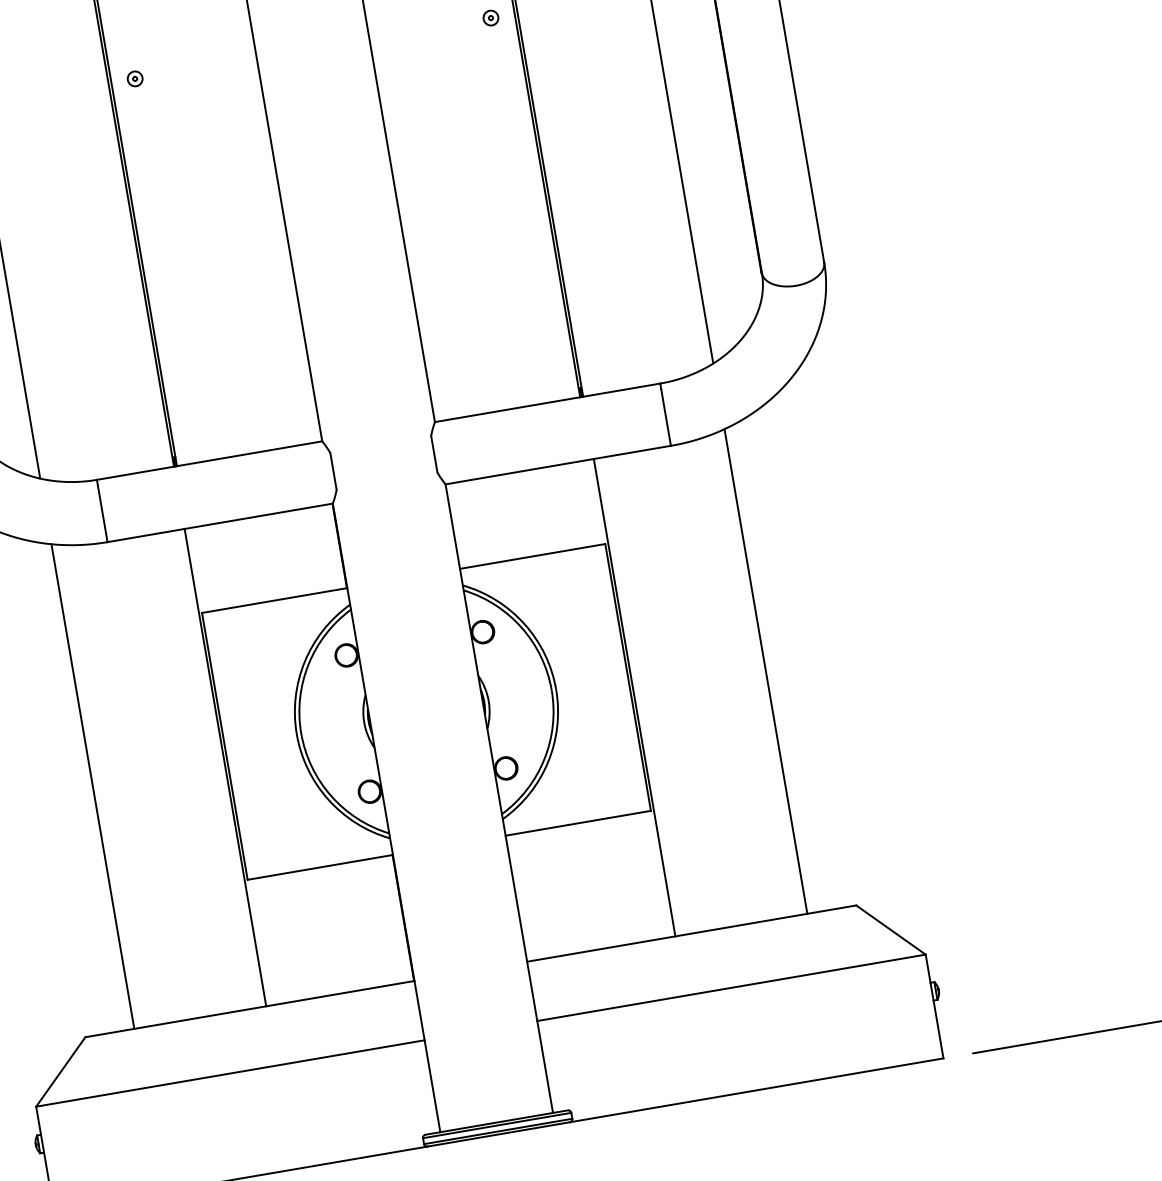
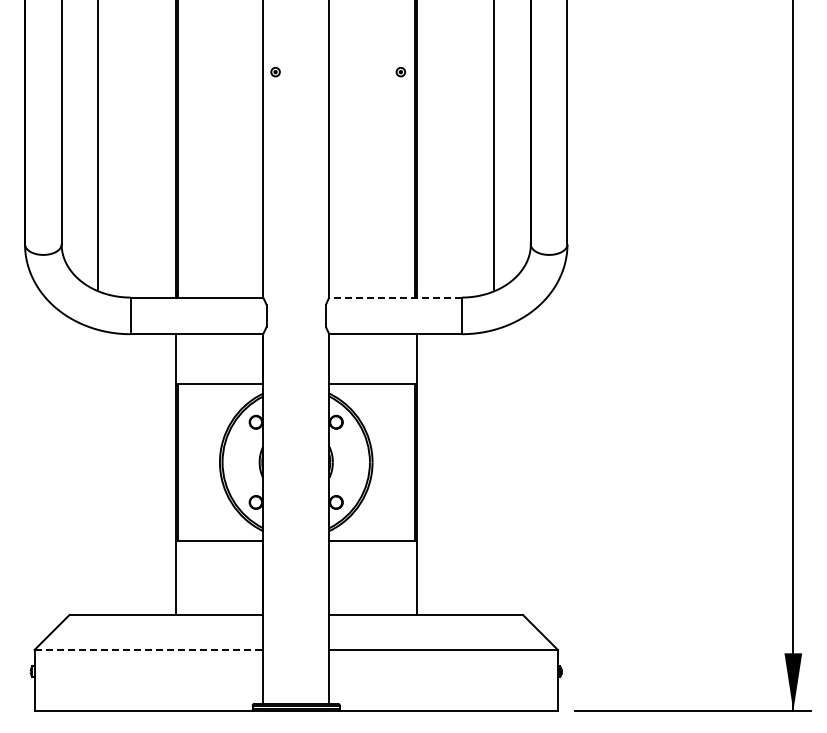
part: (135, 79) -> (275, 72), moved
line: (547, 402) -> (395, 297), solid -> dashed
line: (766, 669) -> (494, 471), removed
line: (92, 784) -> (98, 471), removed
line: (231, 1072) -> (149, 649), solid -> dashed

